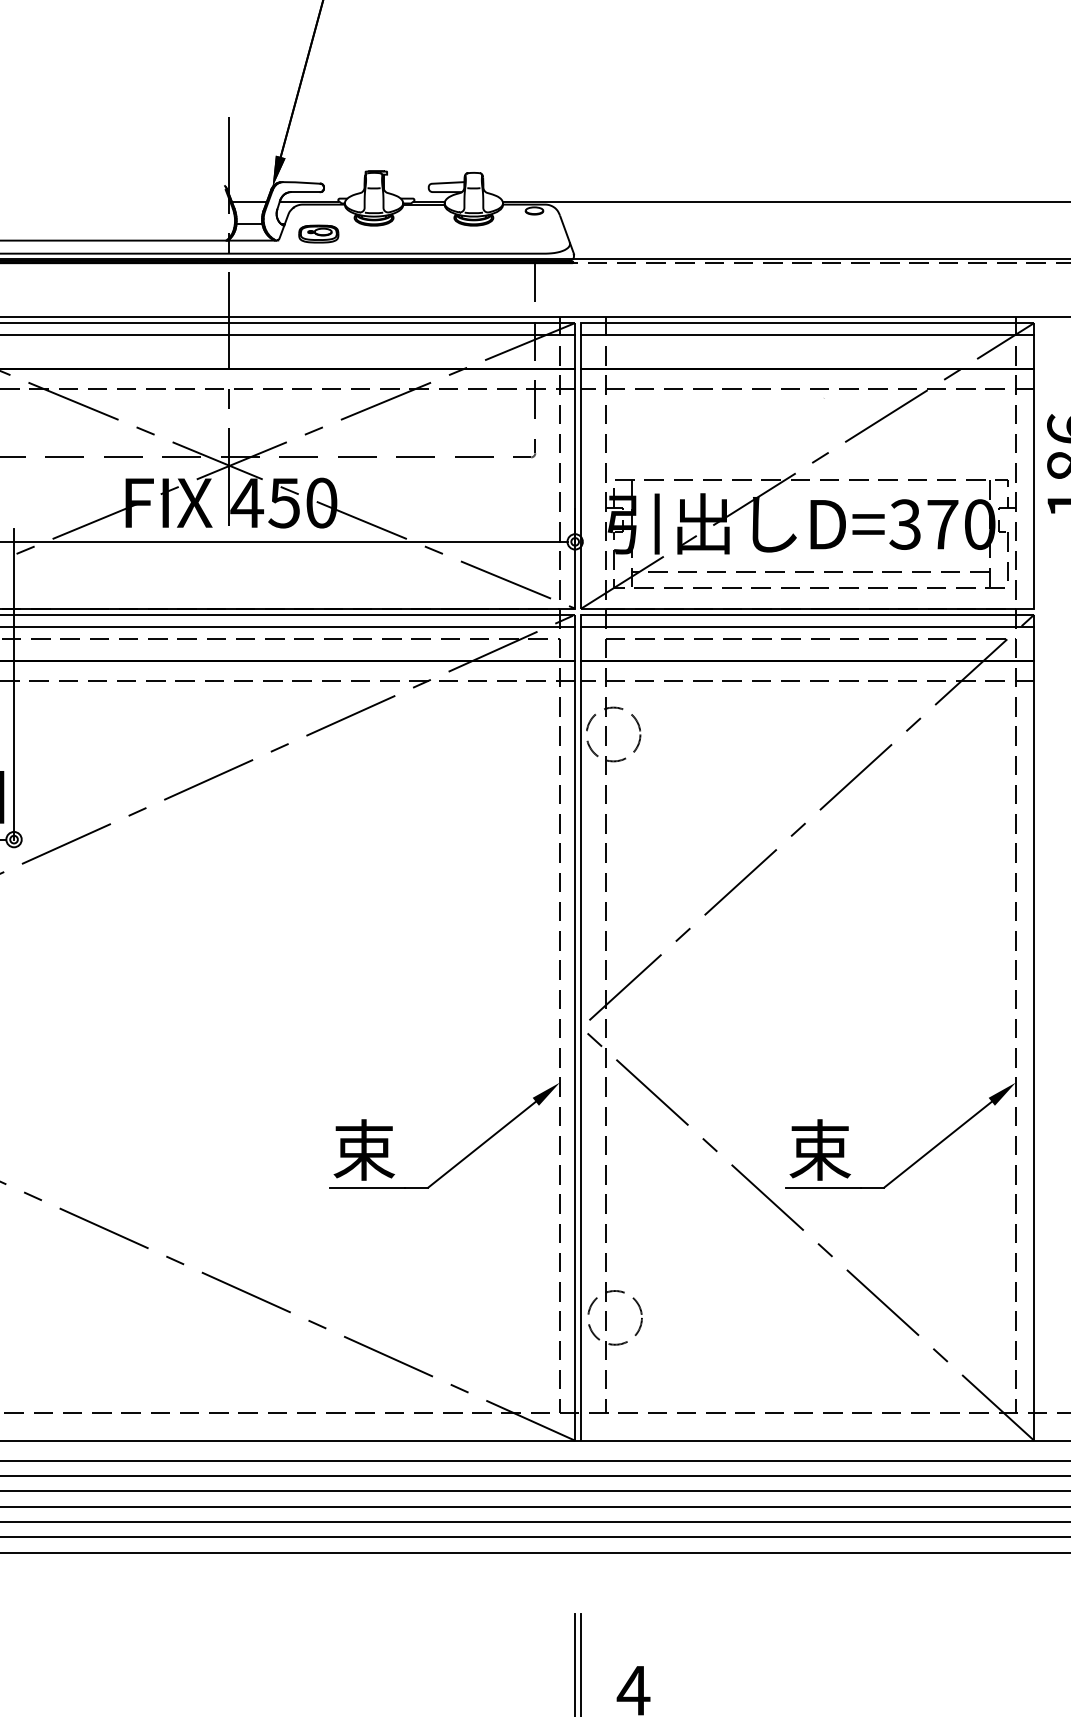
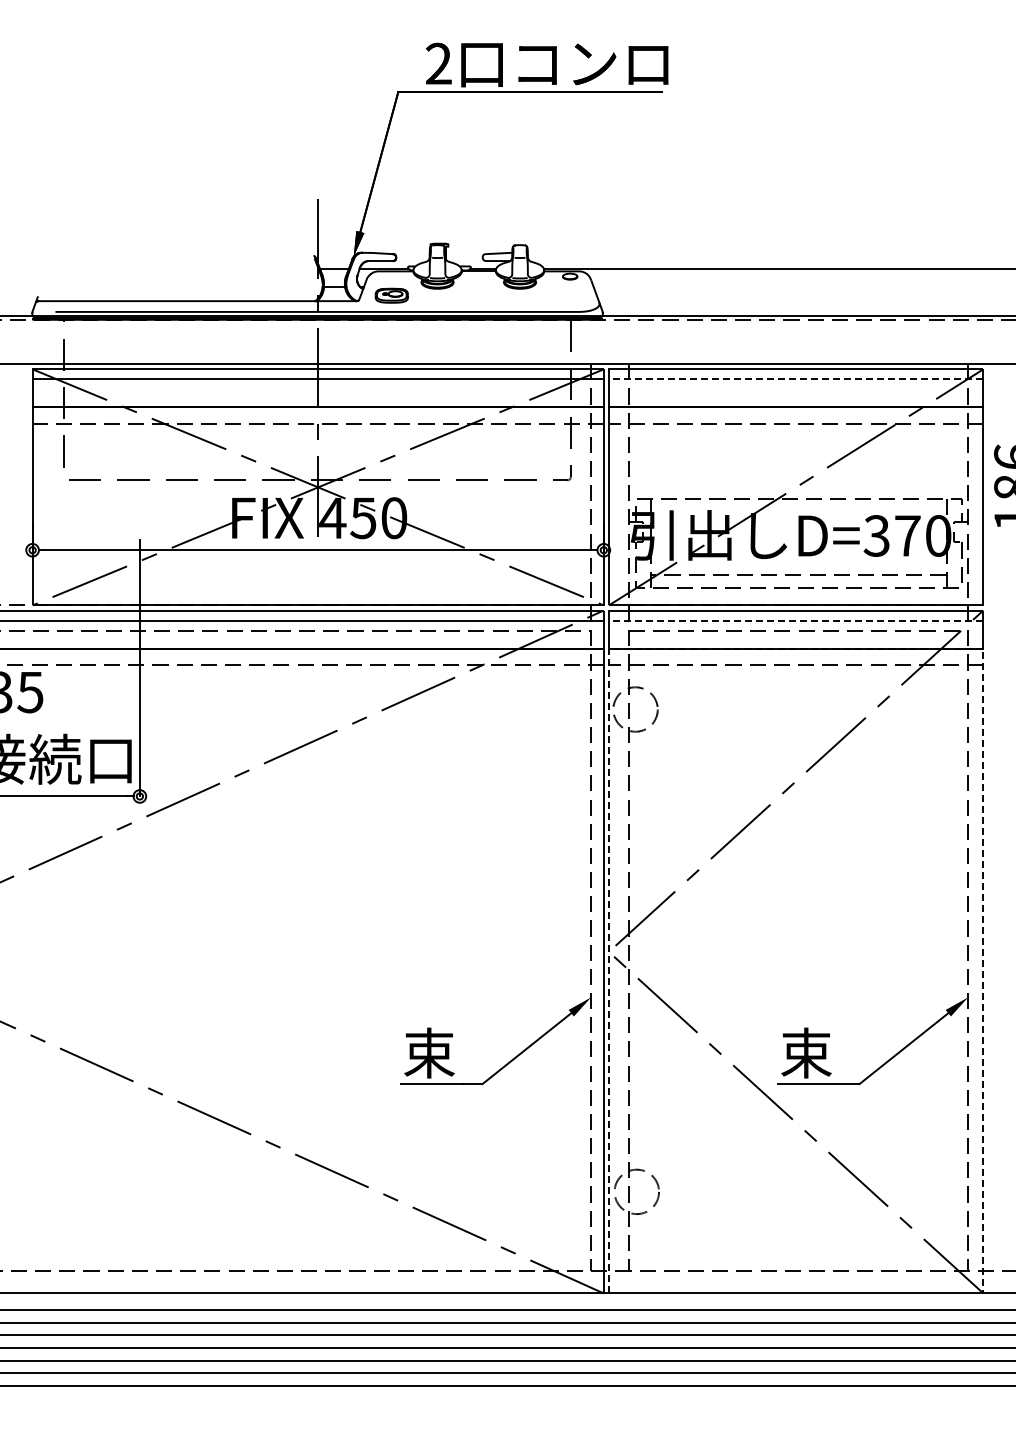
line: (806, 335) -> (795, 379), solid -> dashed
line: (806, 626) -> (795, 620), solid -> dashed
line: (808, 660) -> (796, 648), solid -> dashed

